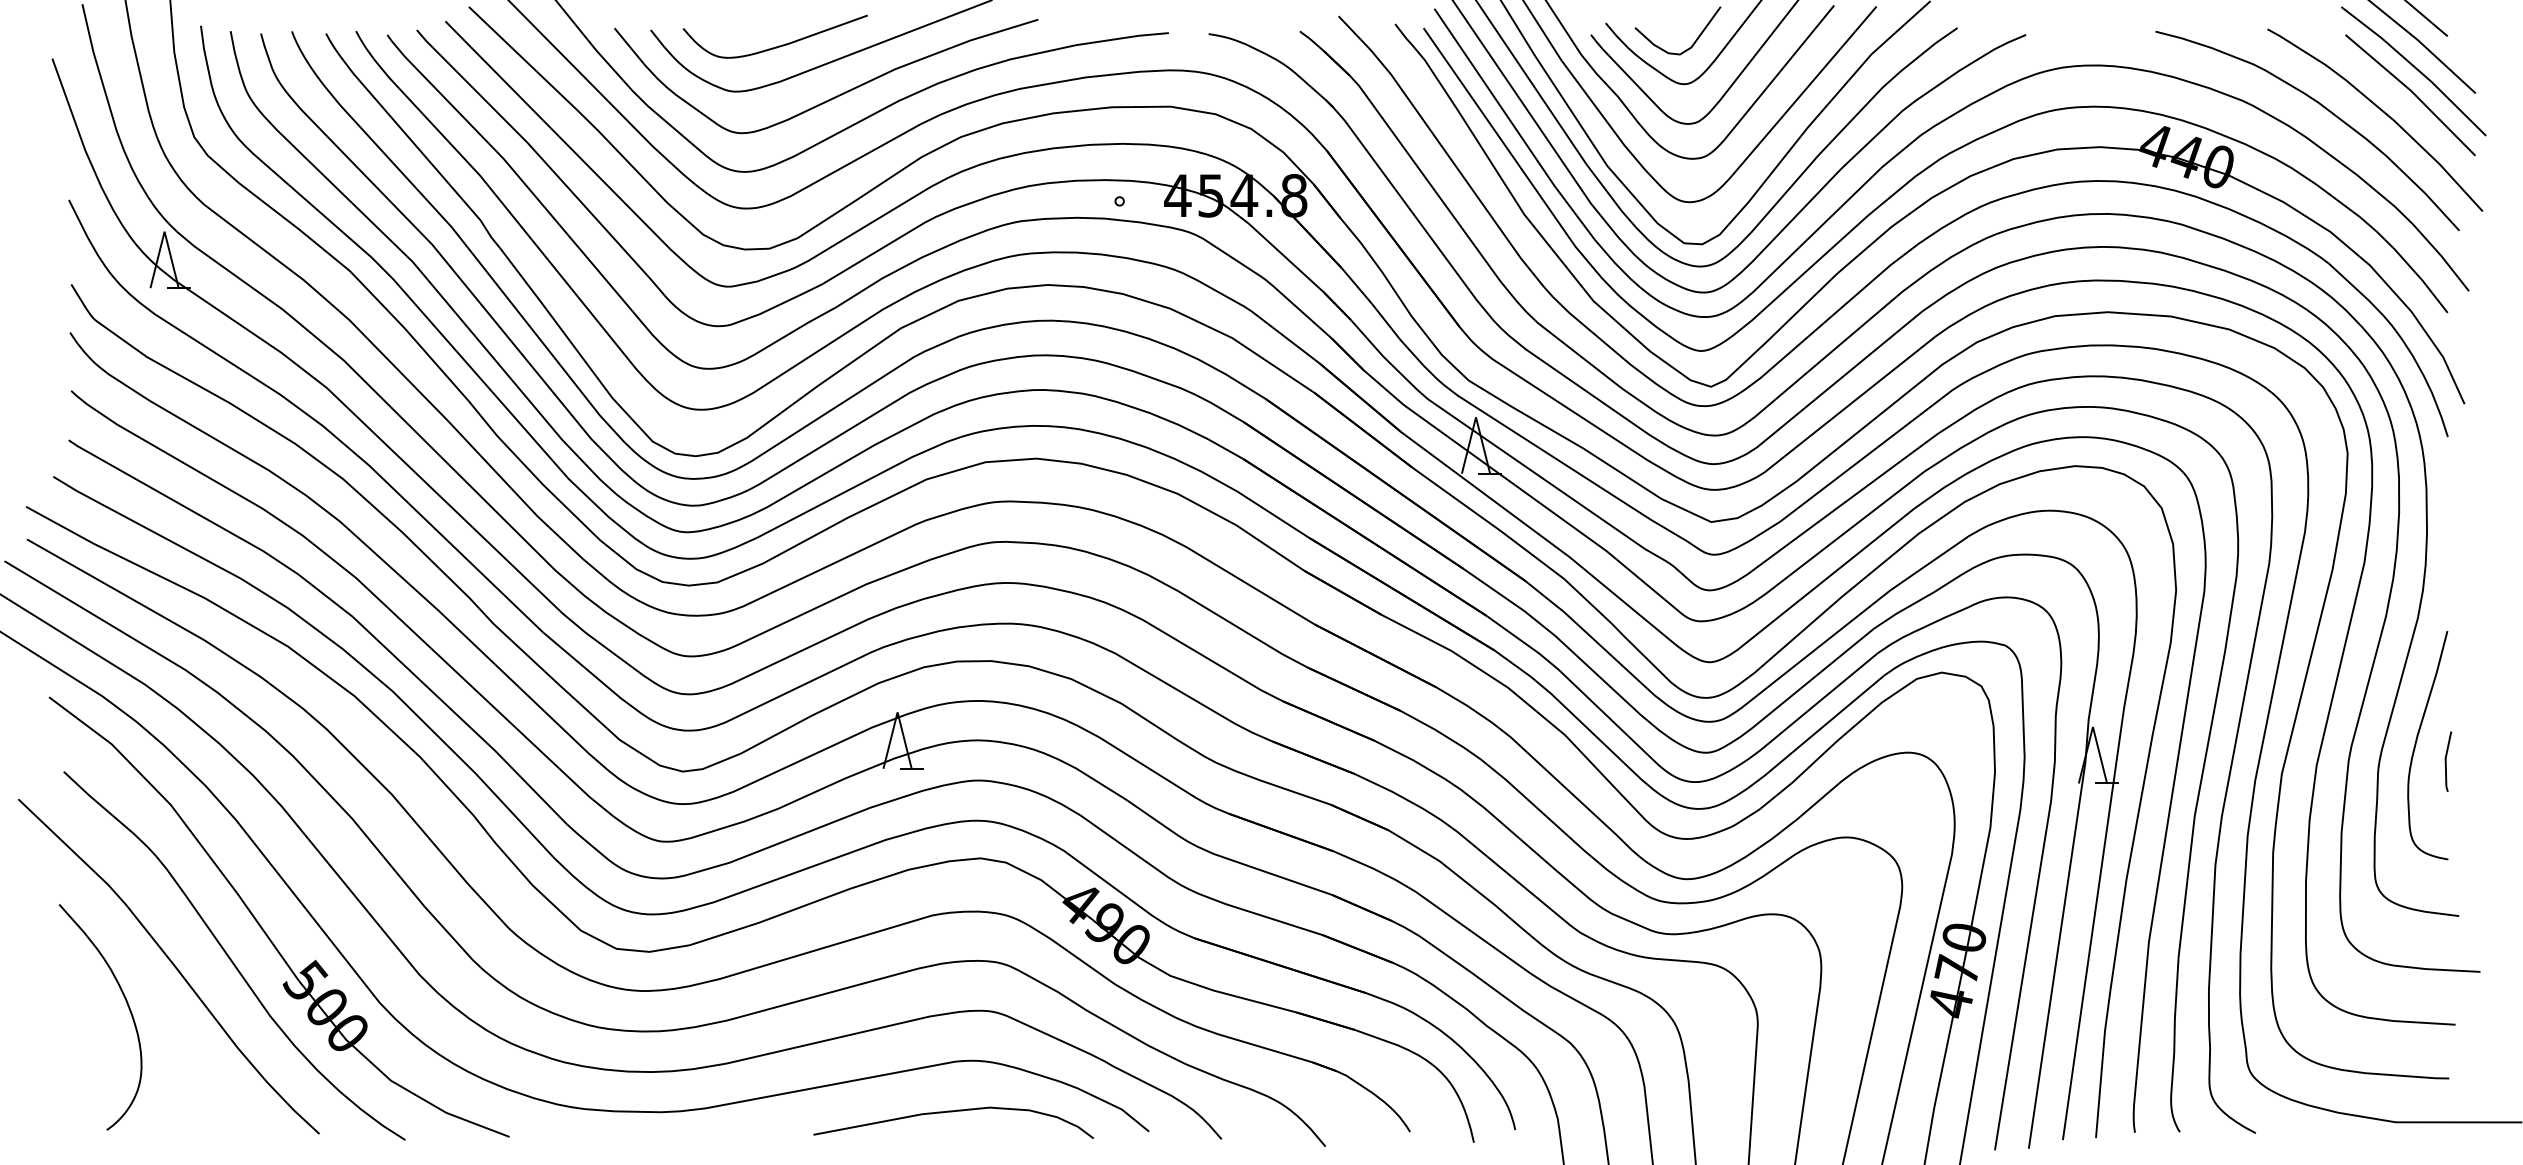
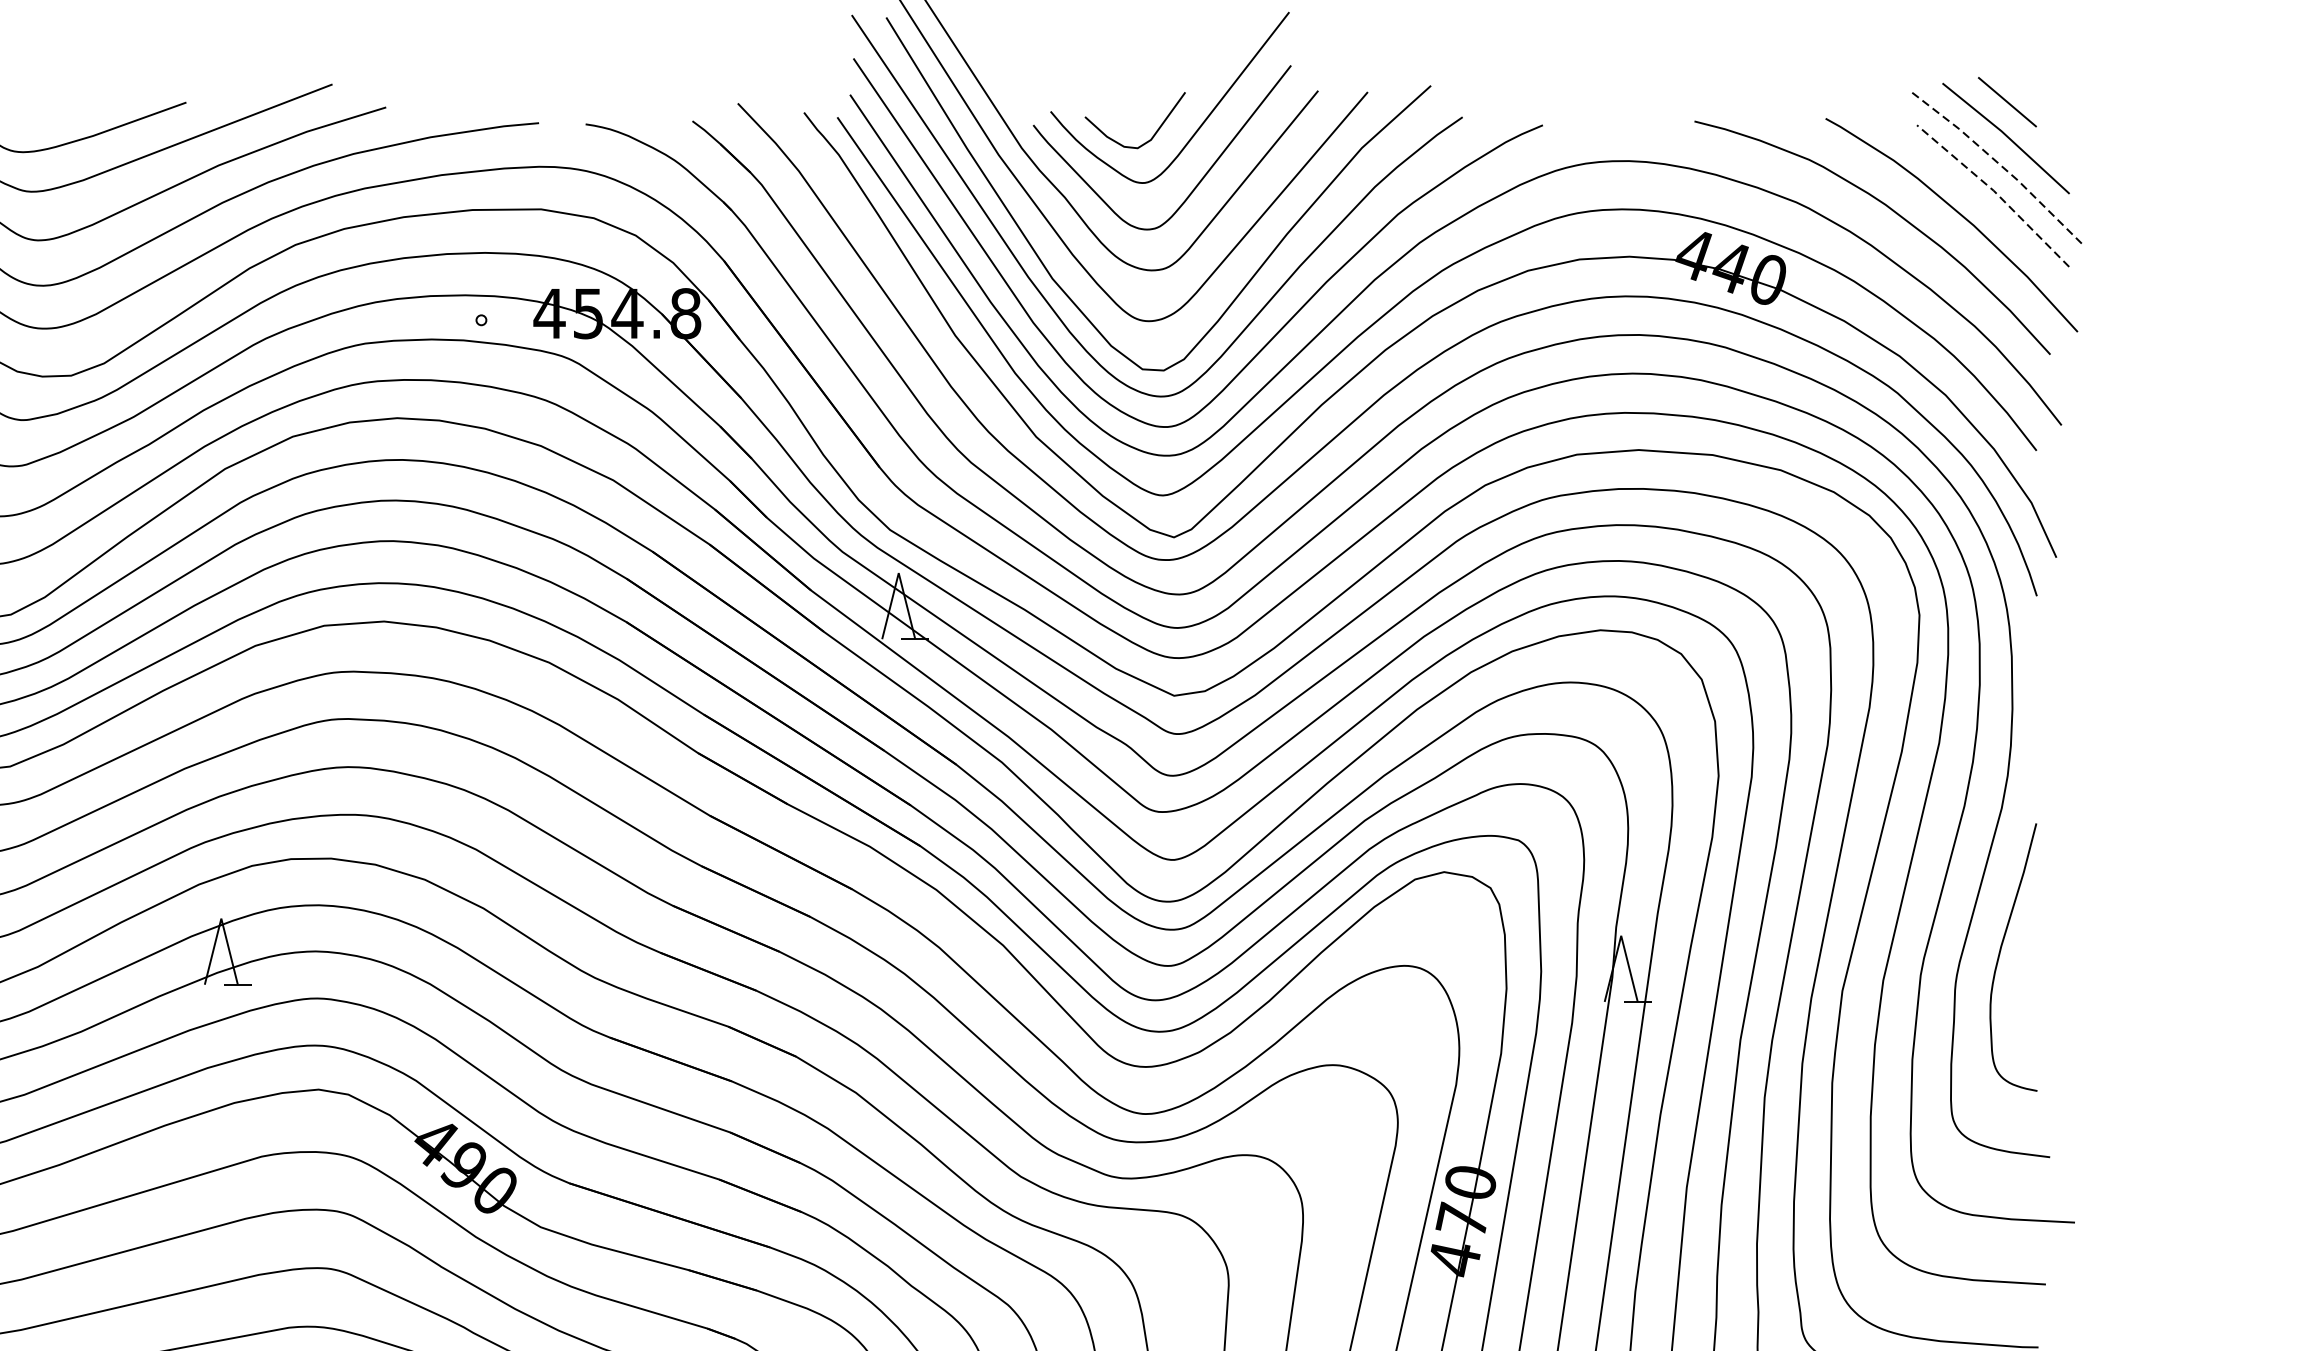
line: (2416, 68) -> (2000, 164), solid -> dashed
line: (2412, 92) -> (1995, 192), solid -> dashed
line: (2446, 761) -> (2035, 976), removed

